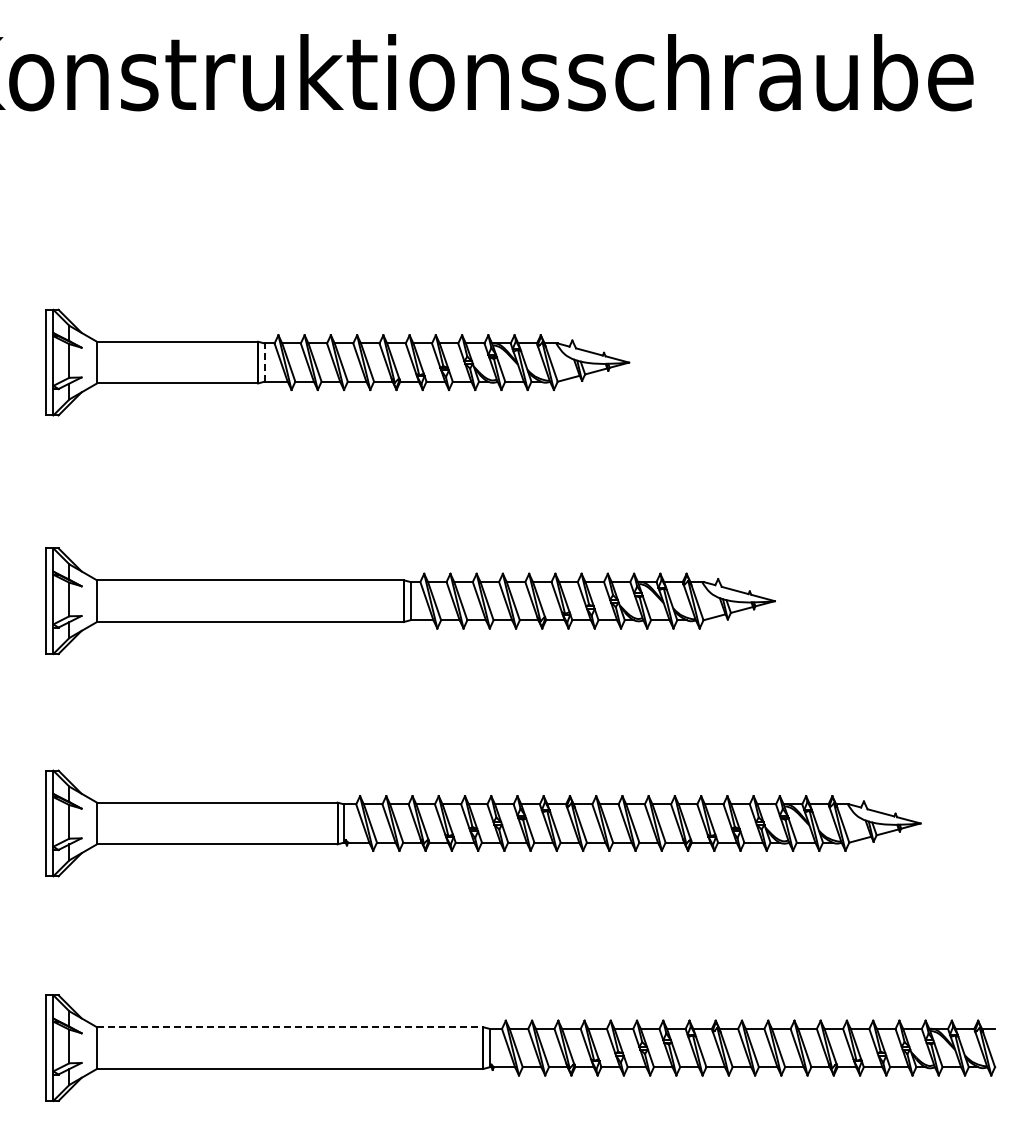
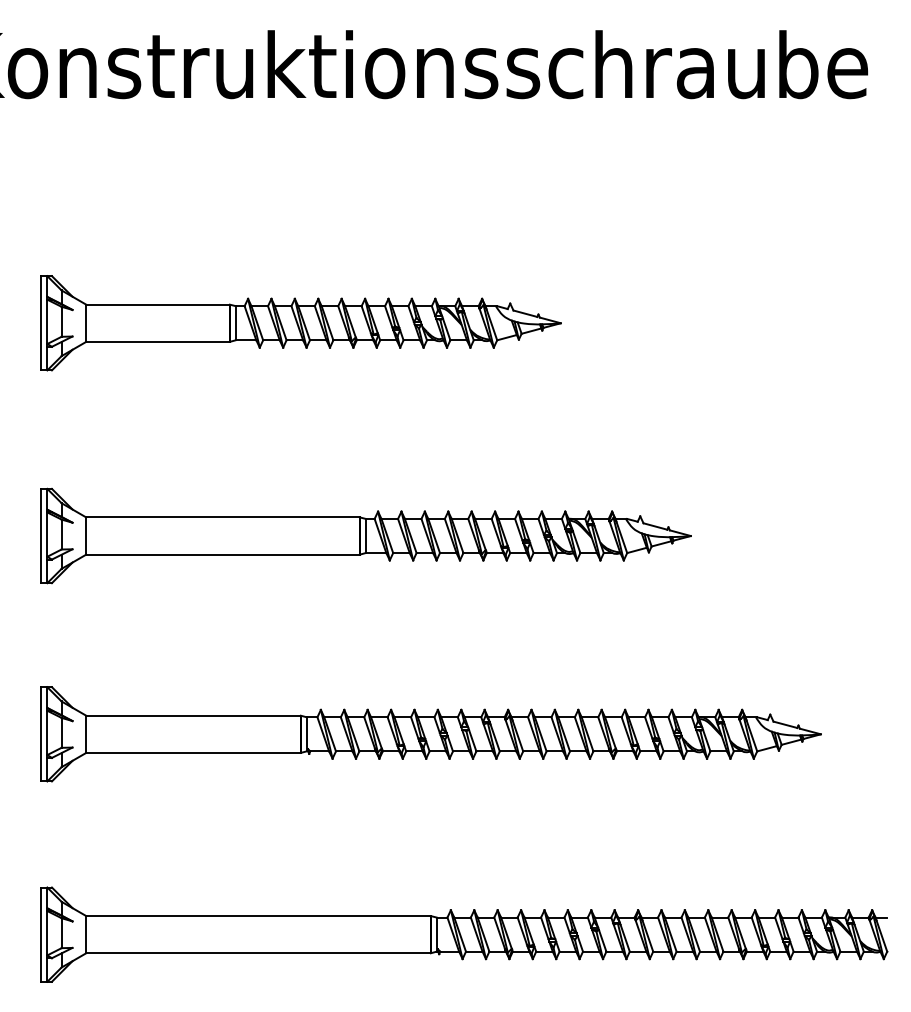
line: (264, 362) -> (235, 323), dashed -> solid
line: (290, 1027) -> (258, 916), dashed -> solid

